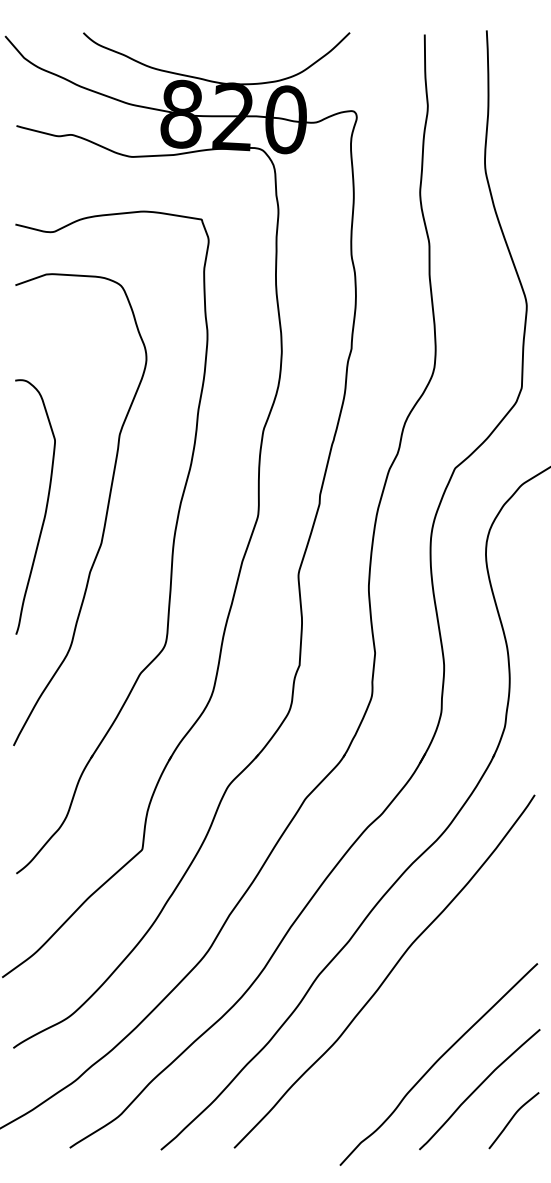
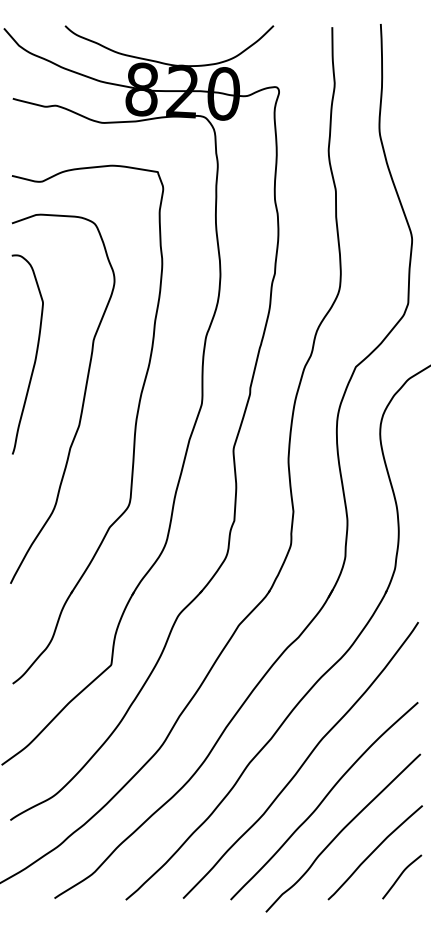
curve: (45, 506) -> (35, 354), moved
curve: (414, 1022) -> (324, 800), added

